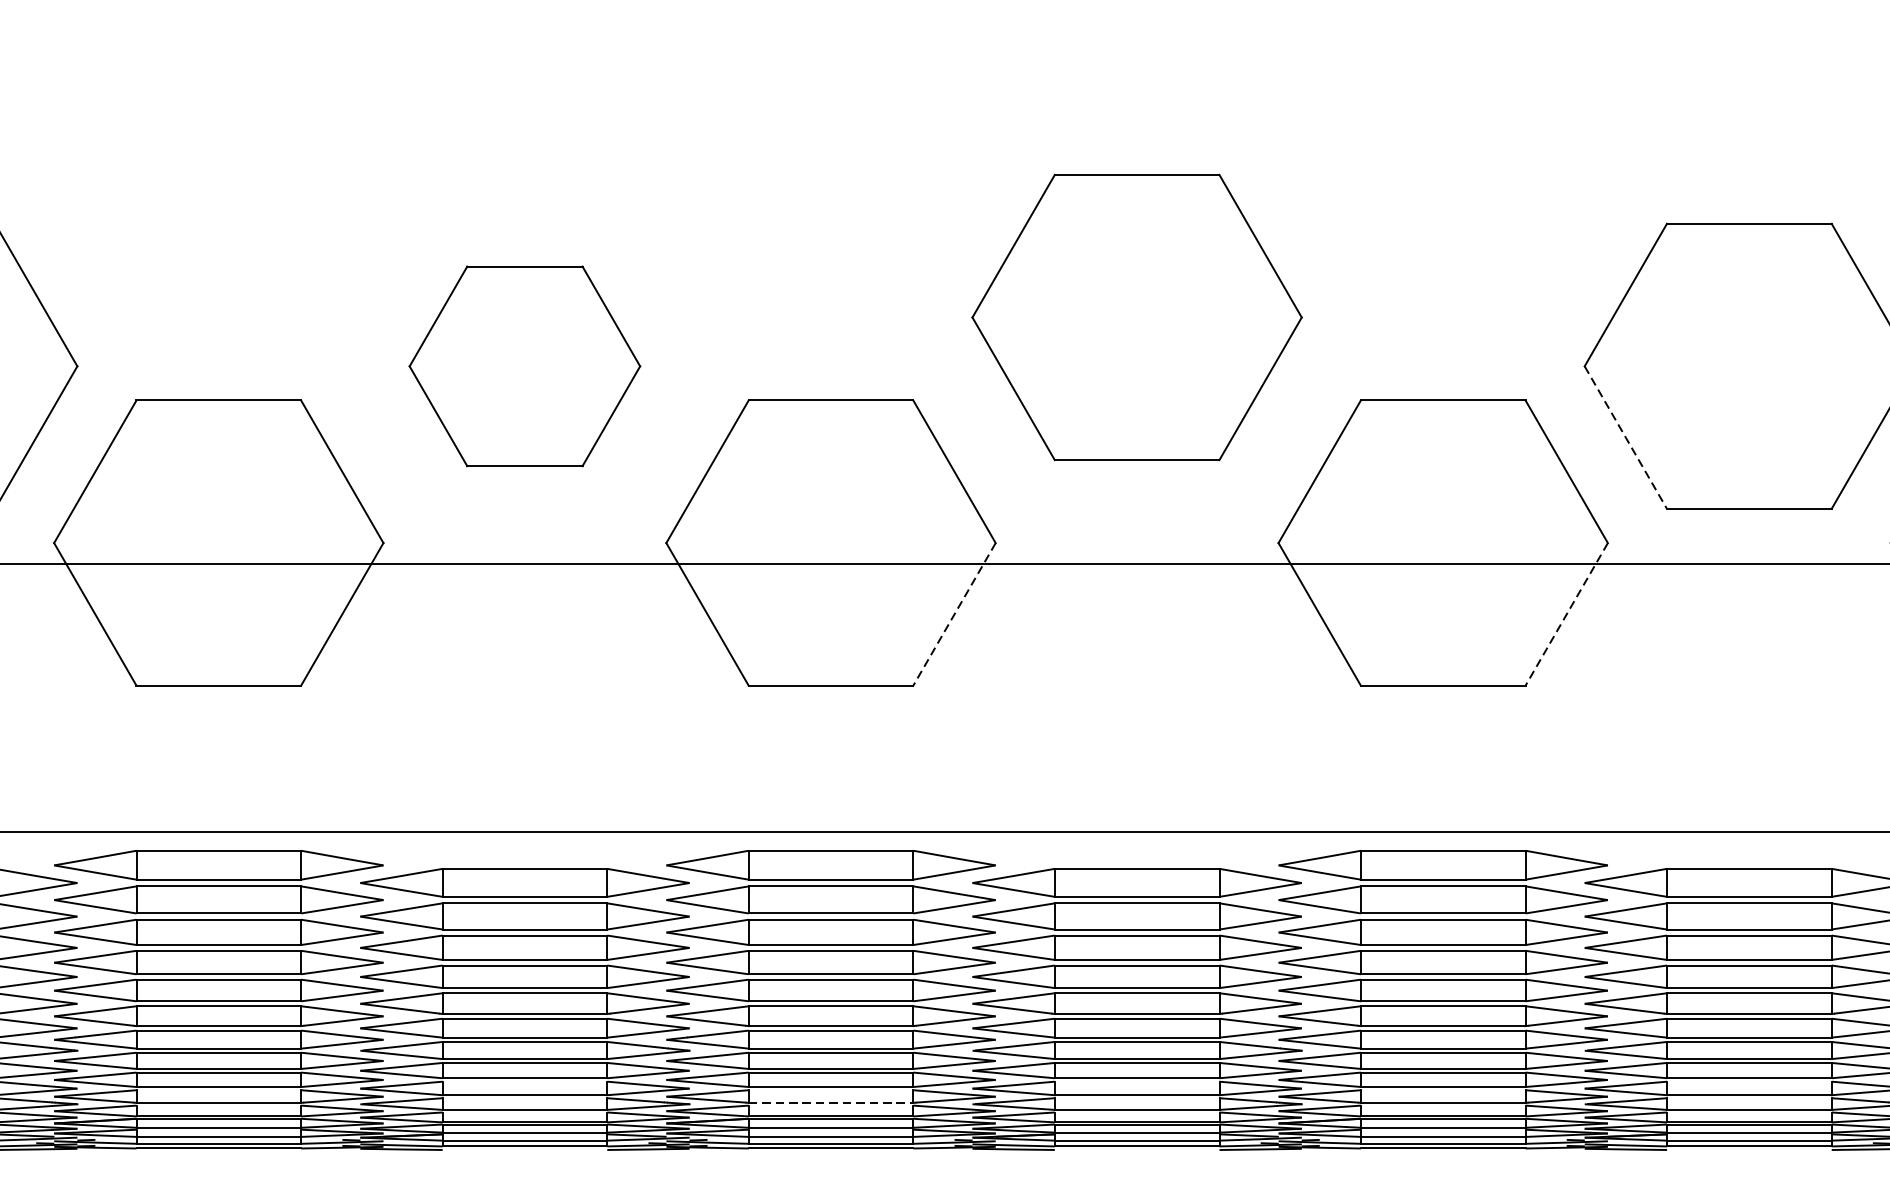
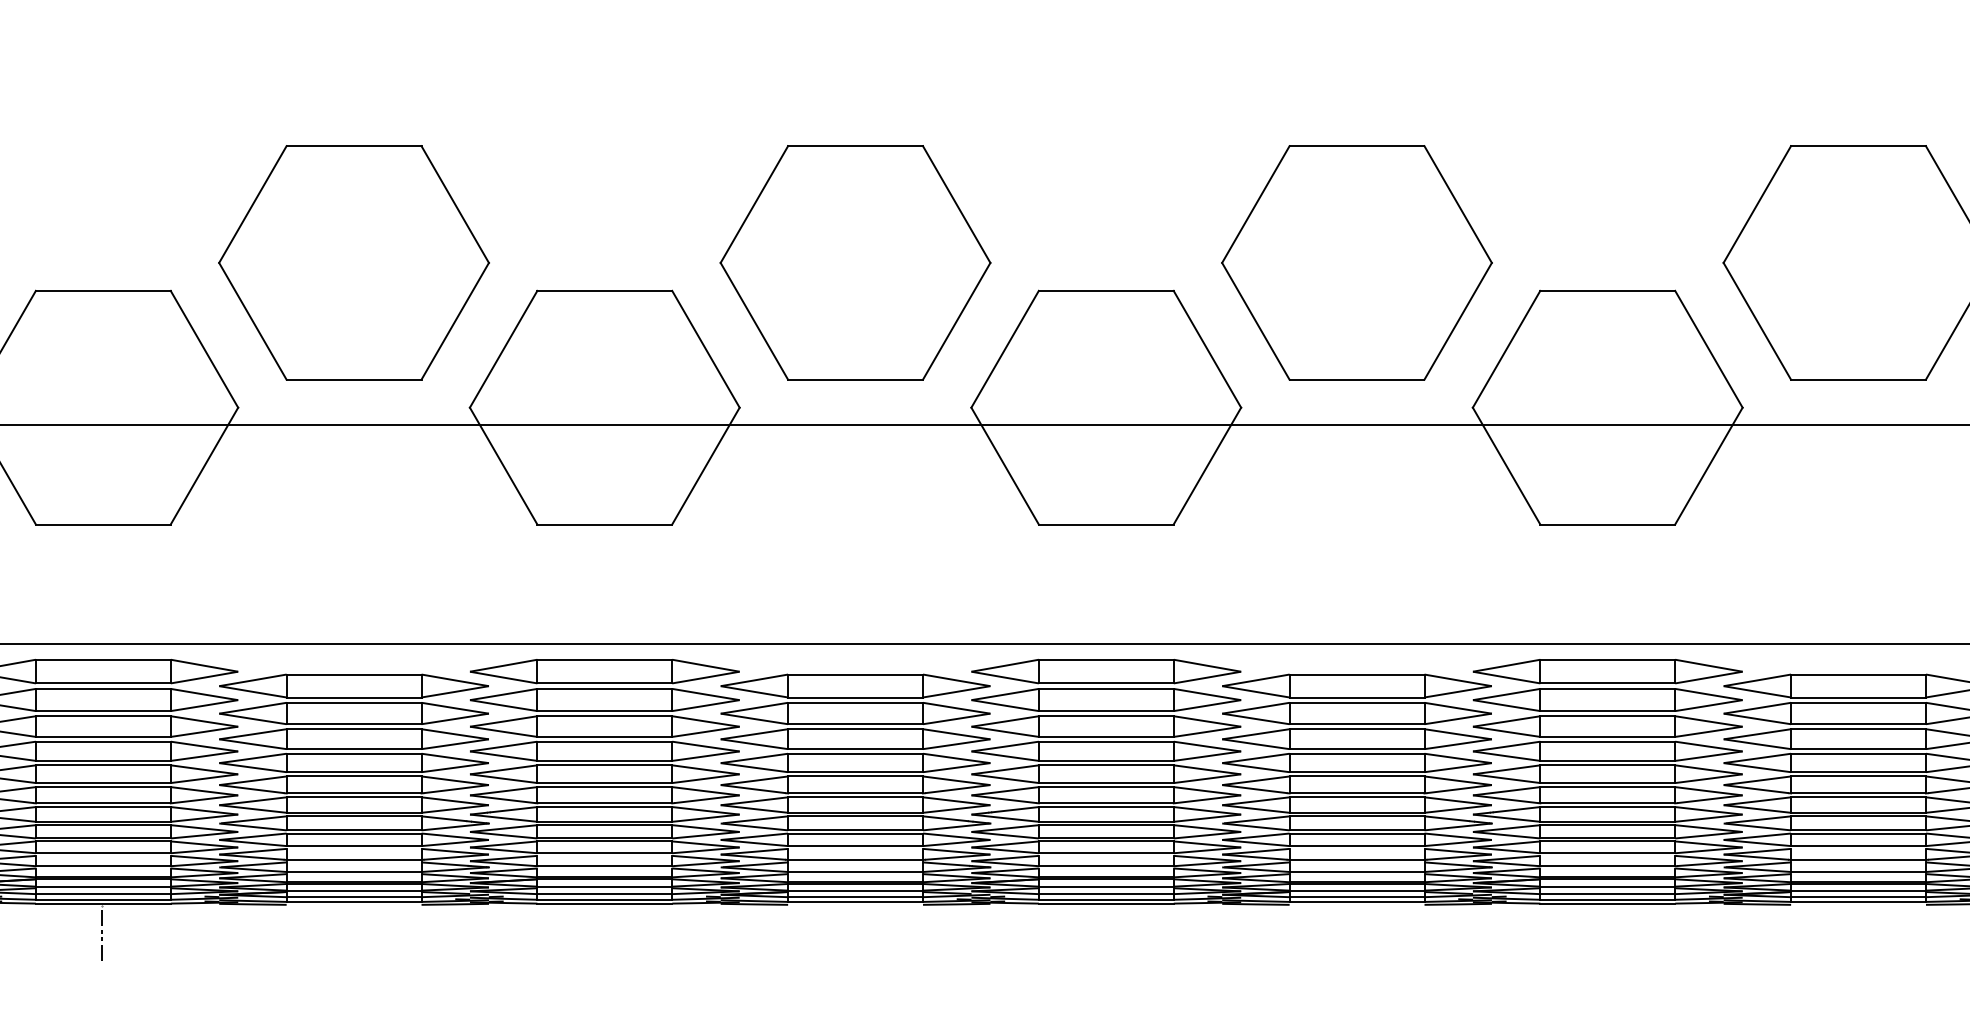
part: (1136, 316) -> (1356, 262), moved
part: (524, 365) -> (855, 262), size x1.43
line: (1626, 437) -> (1757, 321), dashed -> solid
line: (954, 614) -> (1207, 466), dashed -> solid
line: (1566, 614) -> (1708, 466), dashed -> solid
line: (831, 1103) -> (1106, 866), dashed -> solid

